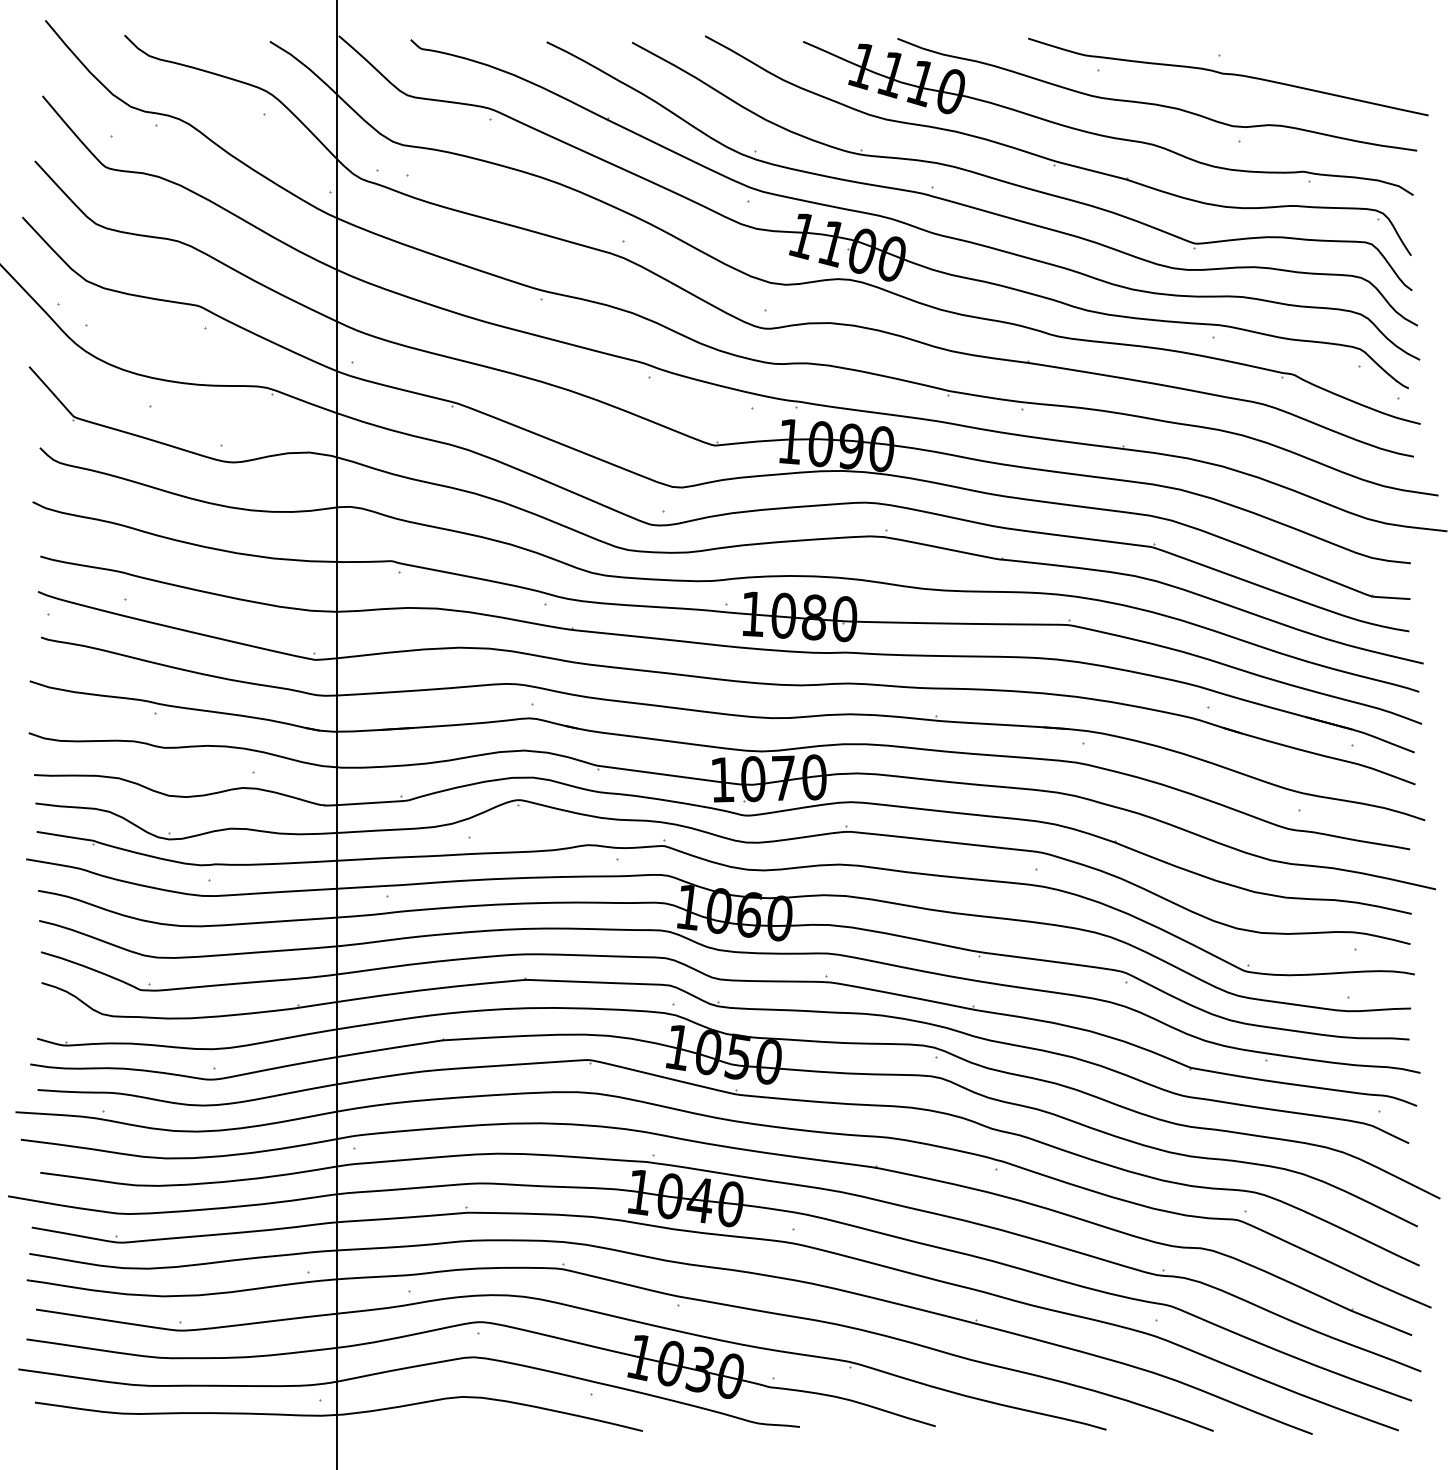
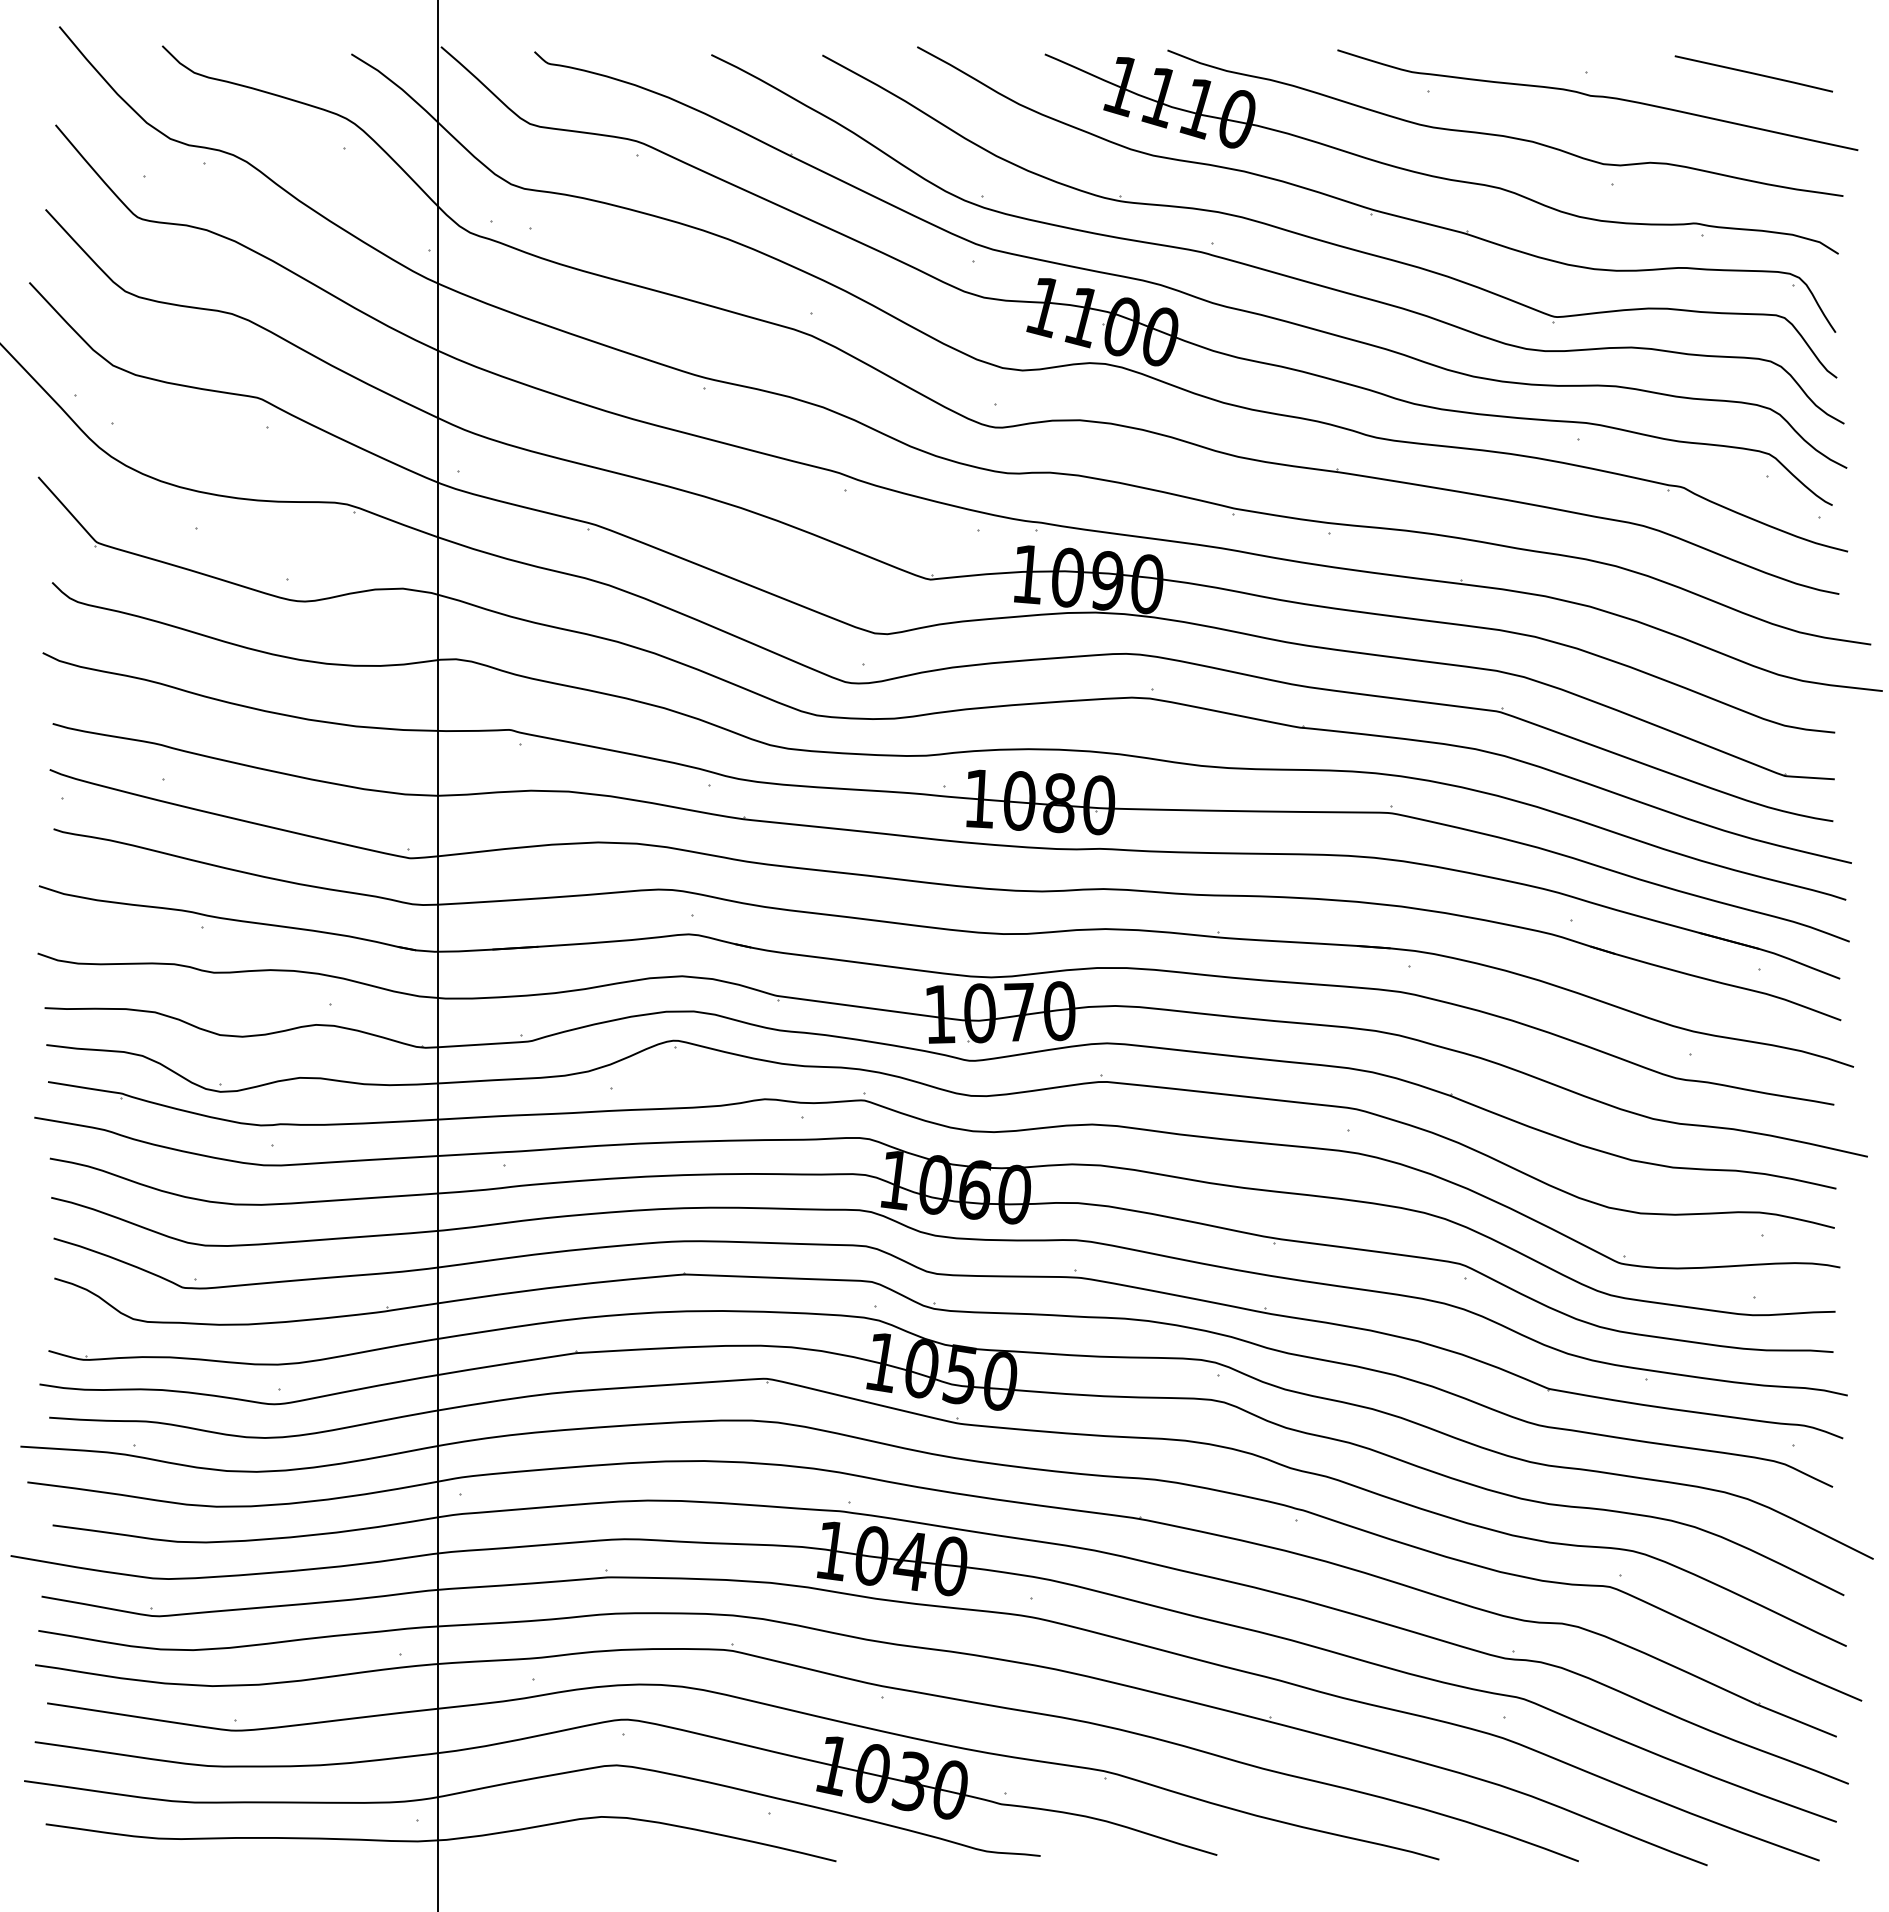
line: (1348, 56) -> (1754, 73), added

